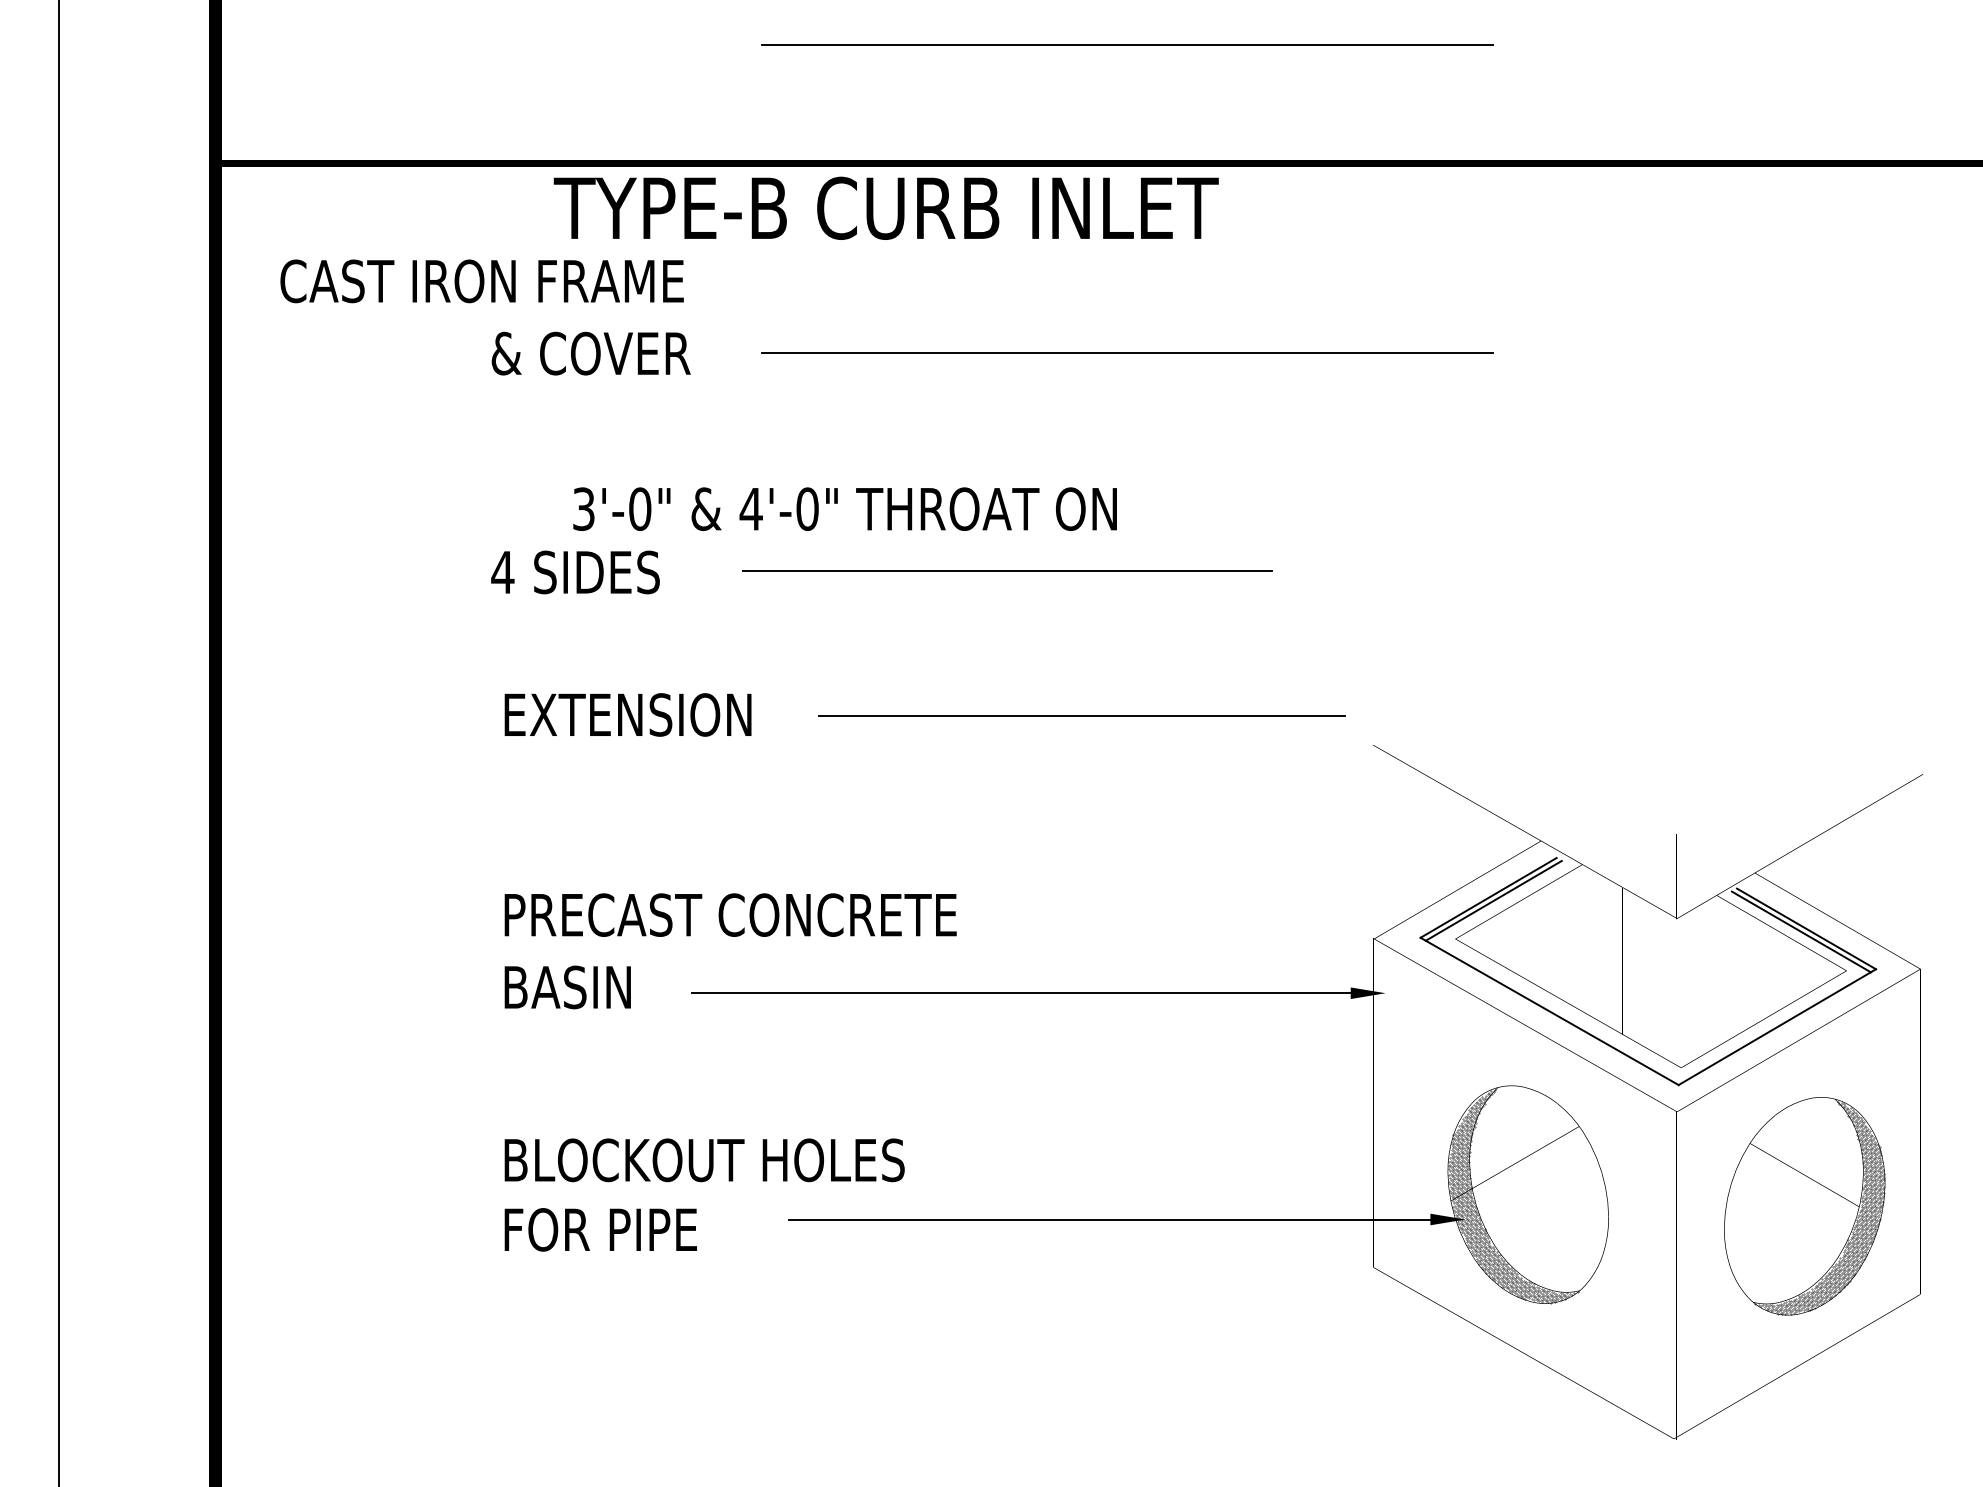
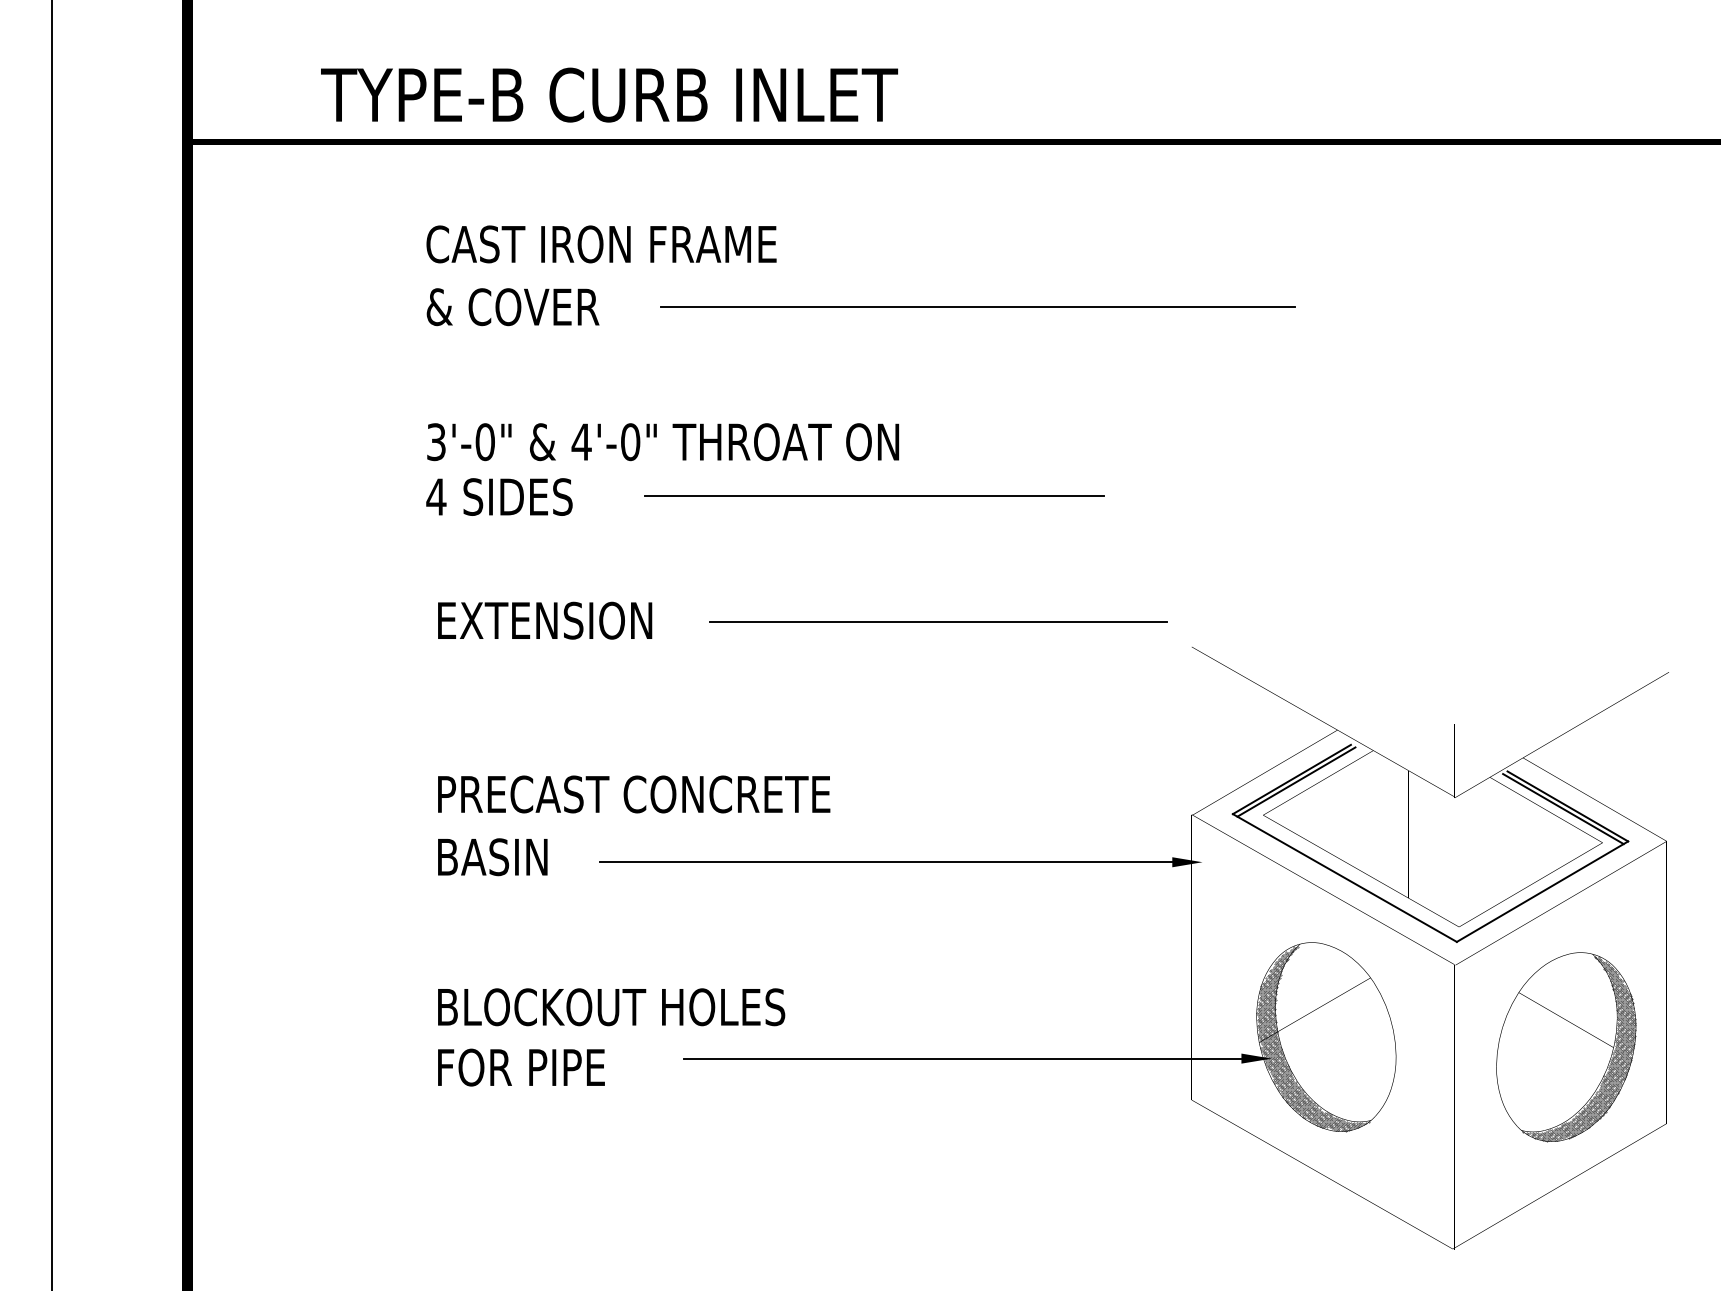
line: (1127, 44) -> (978, 38), removed
text: (885, 207) -> (608, 94), moved
text: (481, 281) -> (600, 244), moved
text: (844, 508) -> (662, 441), moved

